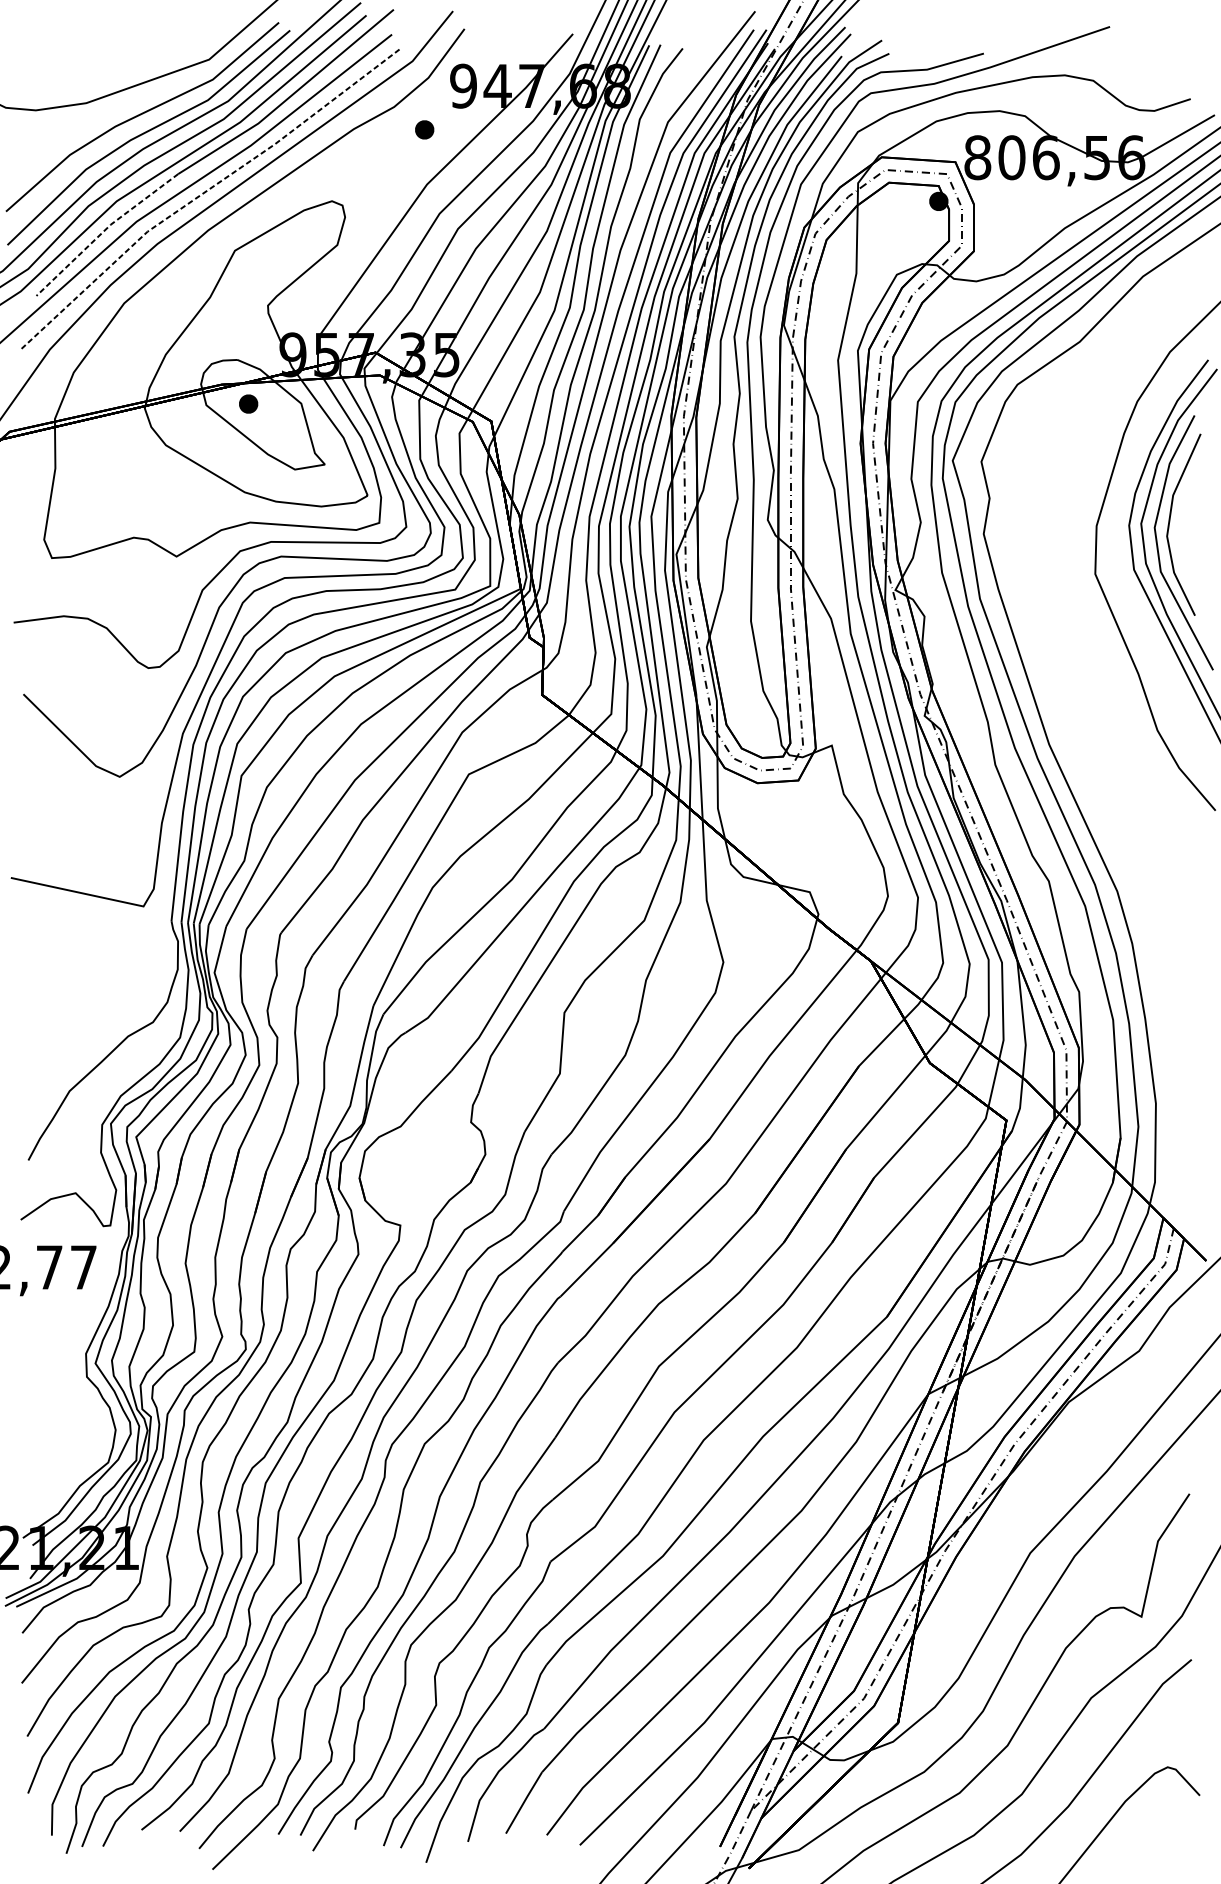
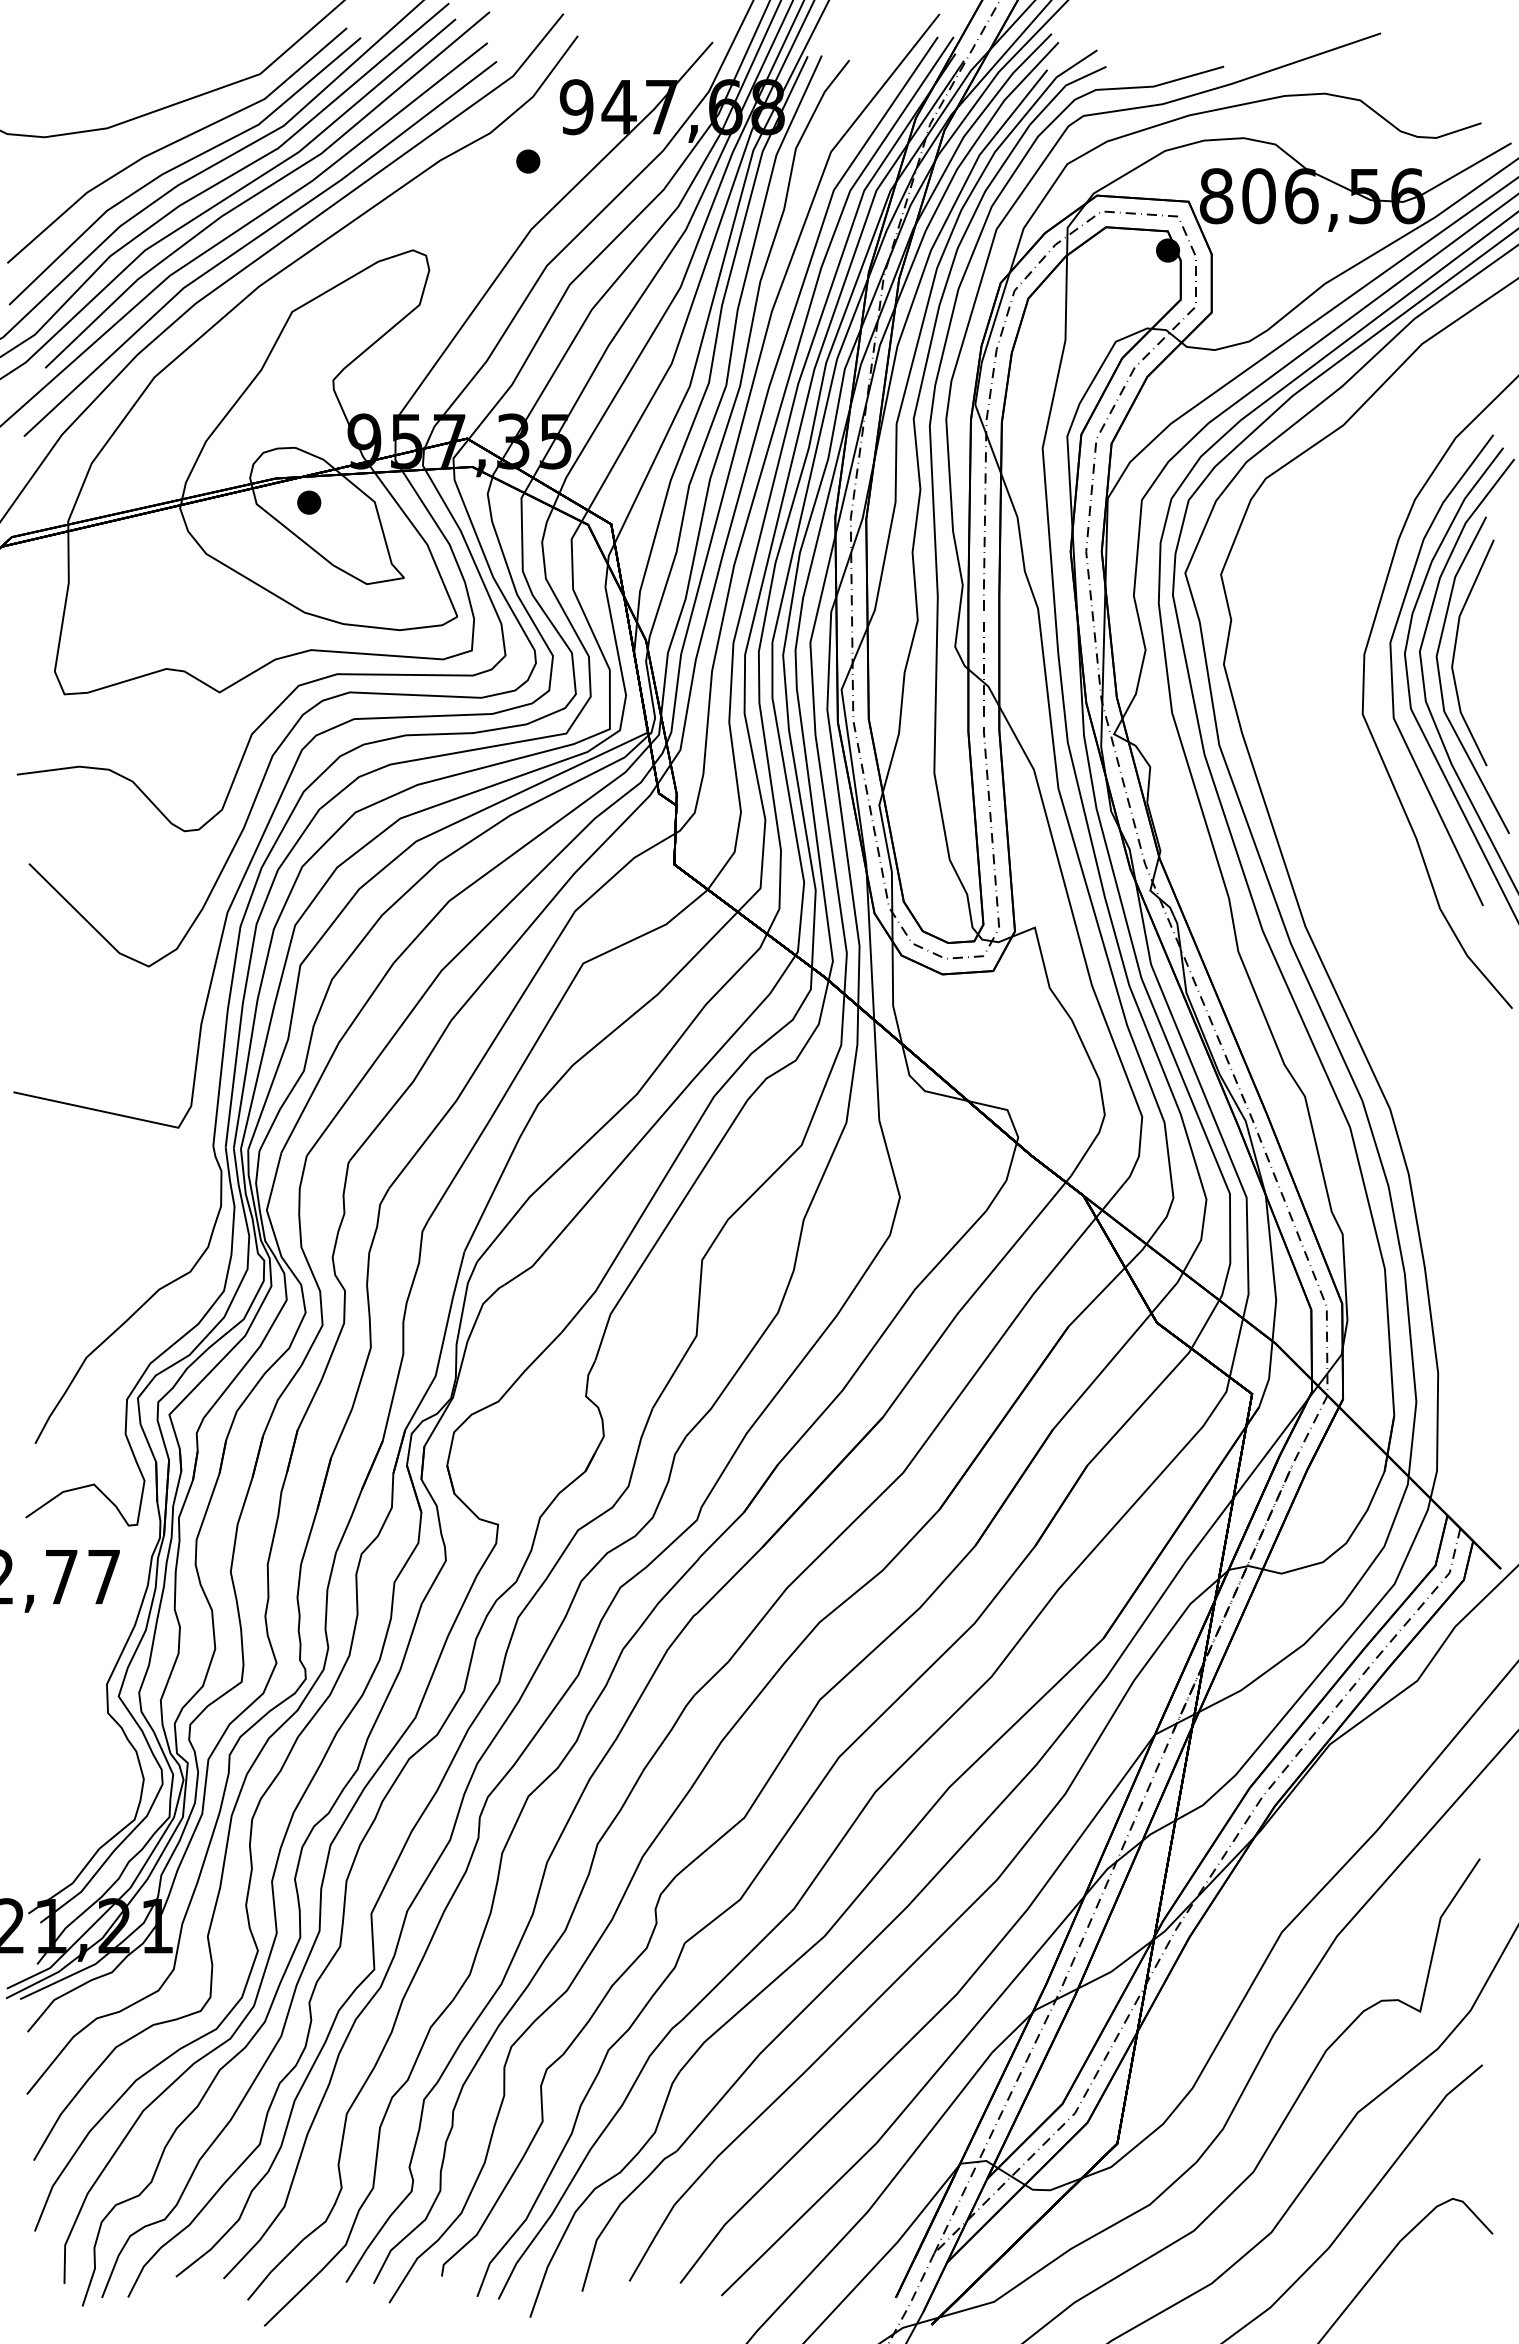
line: (203, 193) -> (252, 240), dashed -> solid
line: (104, 231) -> (129, 287), dashed -> solid
curve: (1119, 538) -> (1392, 670), added

